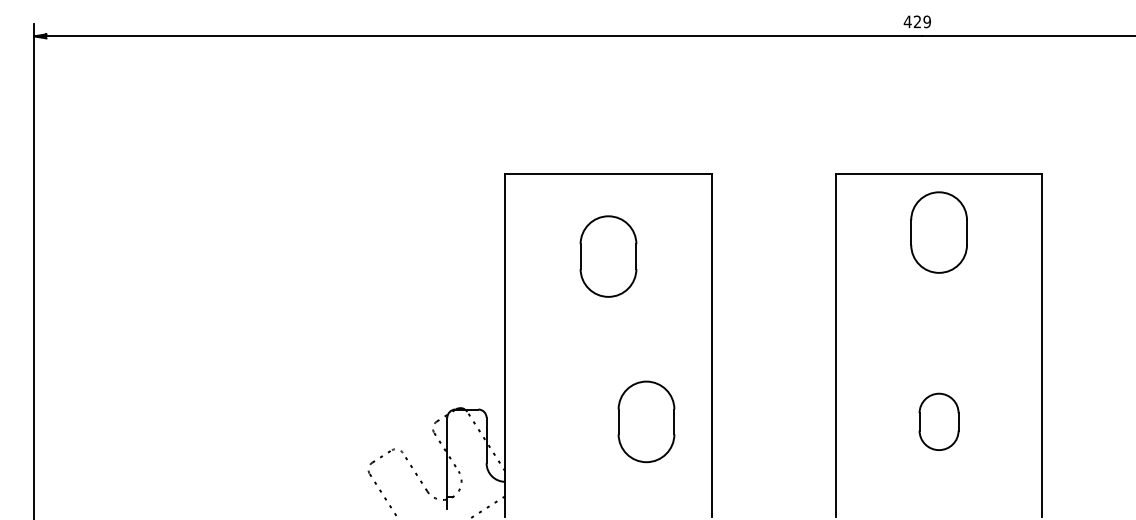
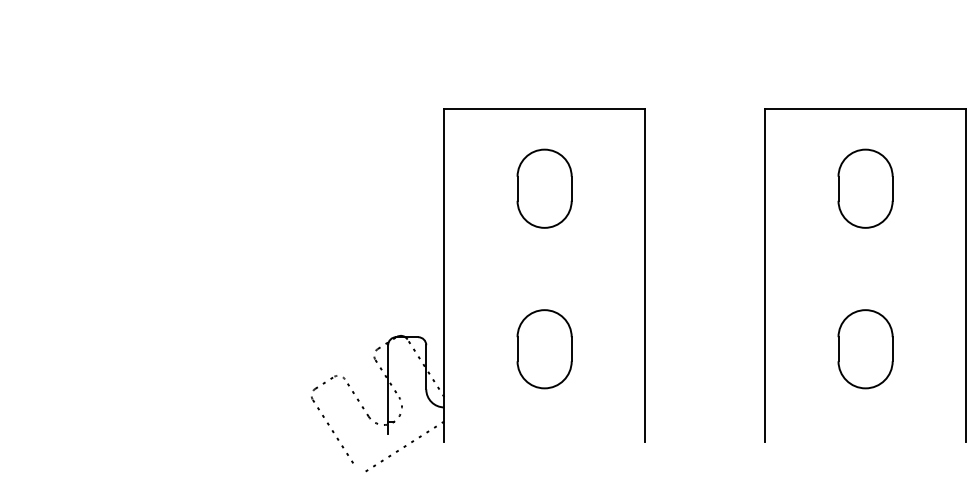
part: (938, 232) -> (864, 188), moved
part: (646, 421) -> (544, 348), moved
part: (938, 421) -> (864, 348), size x1.43

